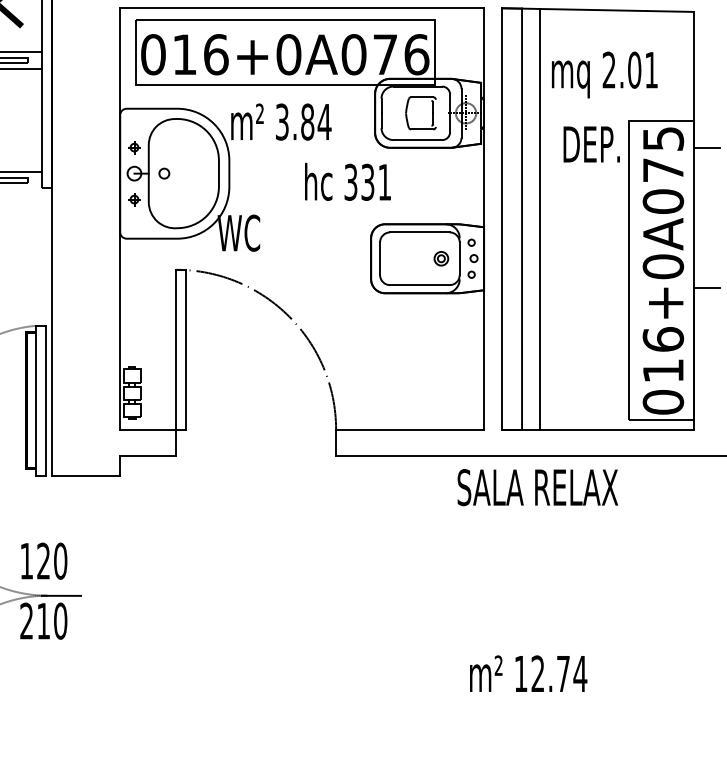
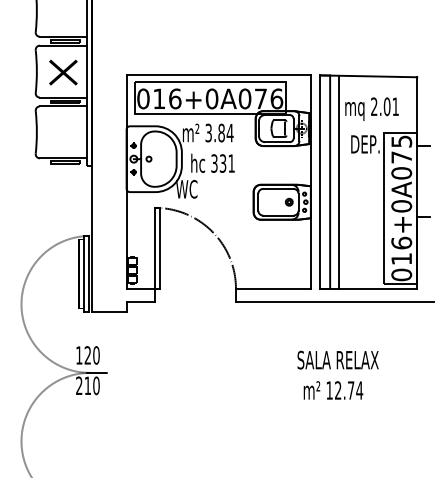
text: (347, 180) -> (212, 162), moved
text: (536, 486) -> (337, 359), moved
text: (528, 673) -> (333, 390), moved

